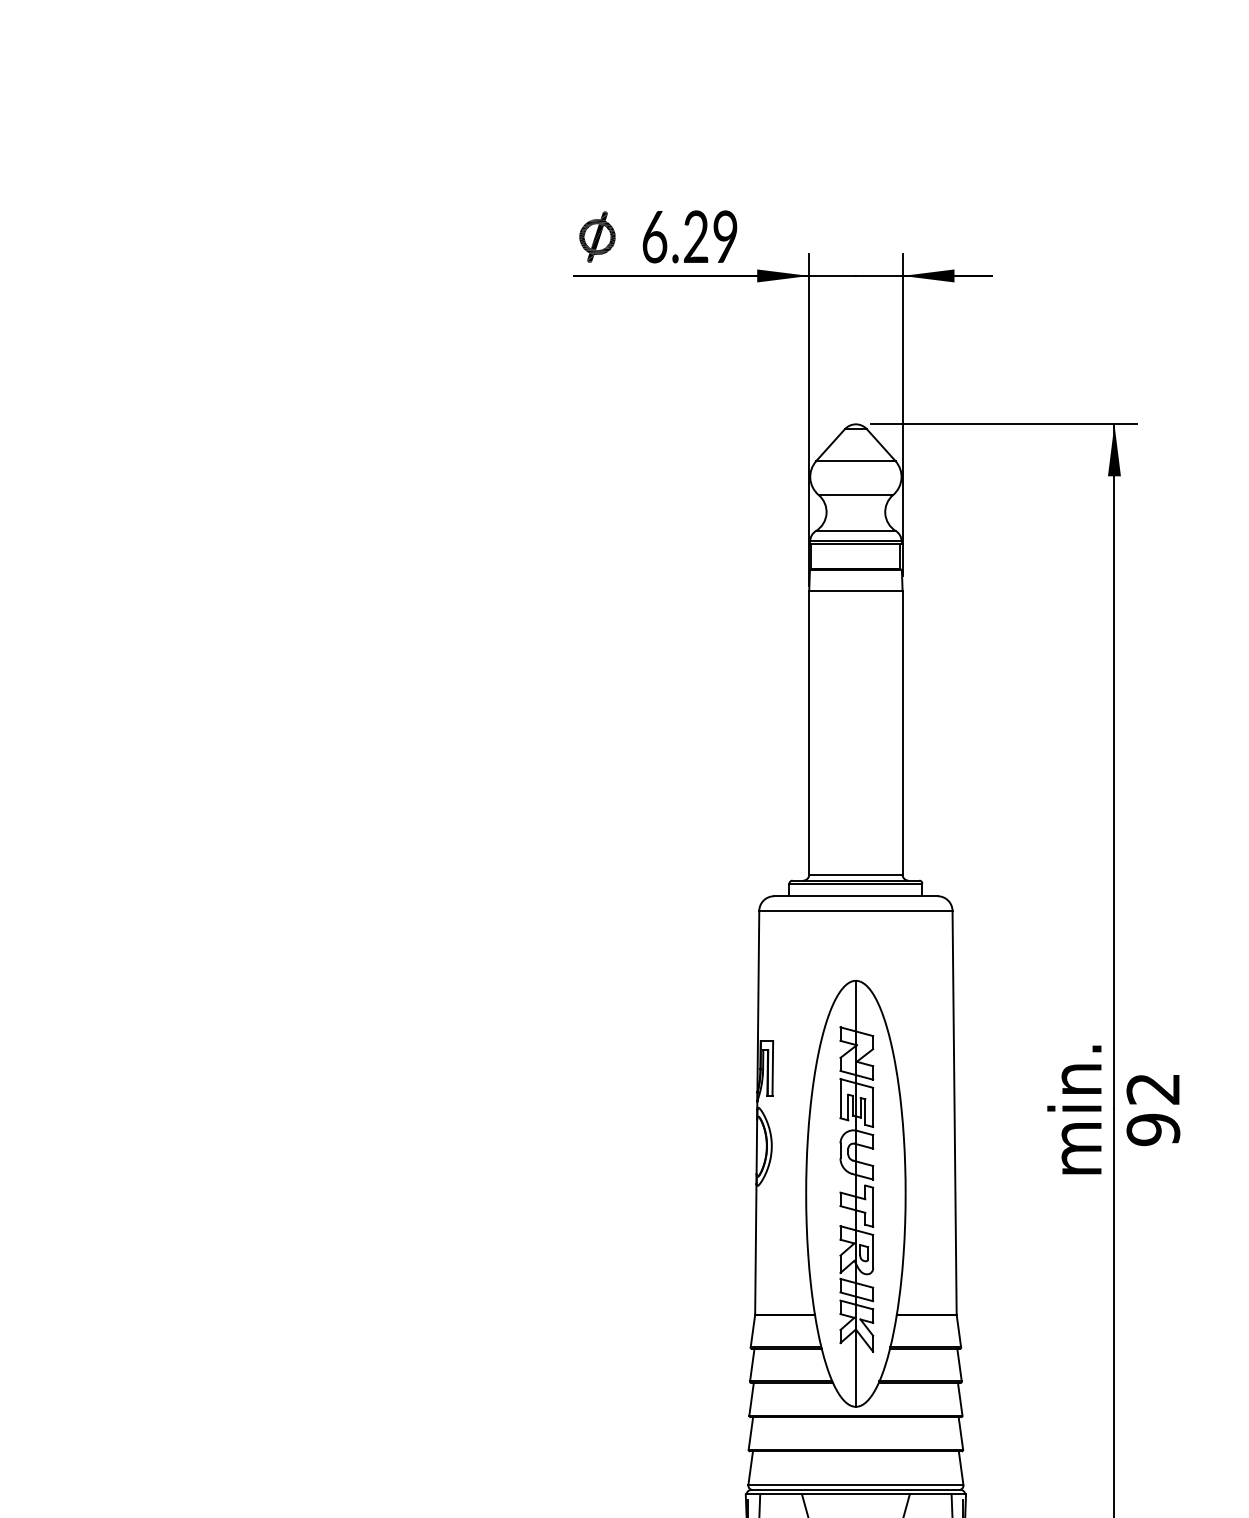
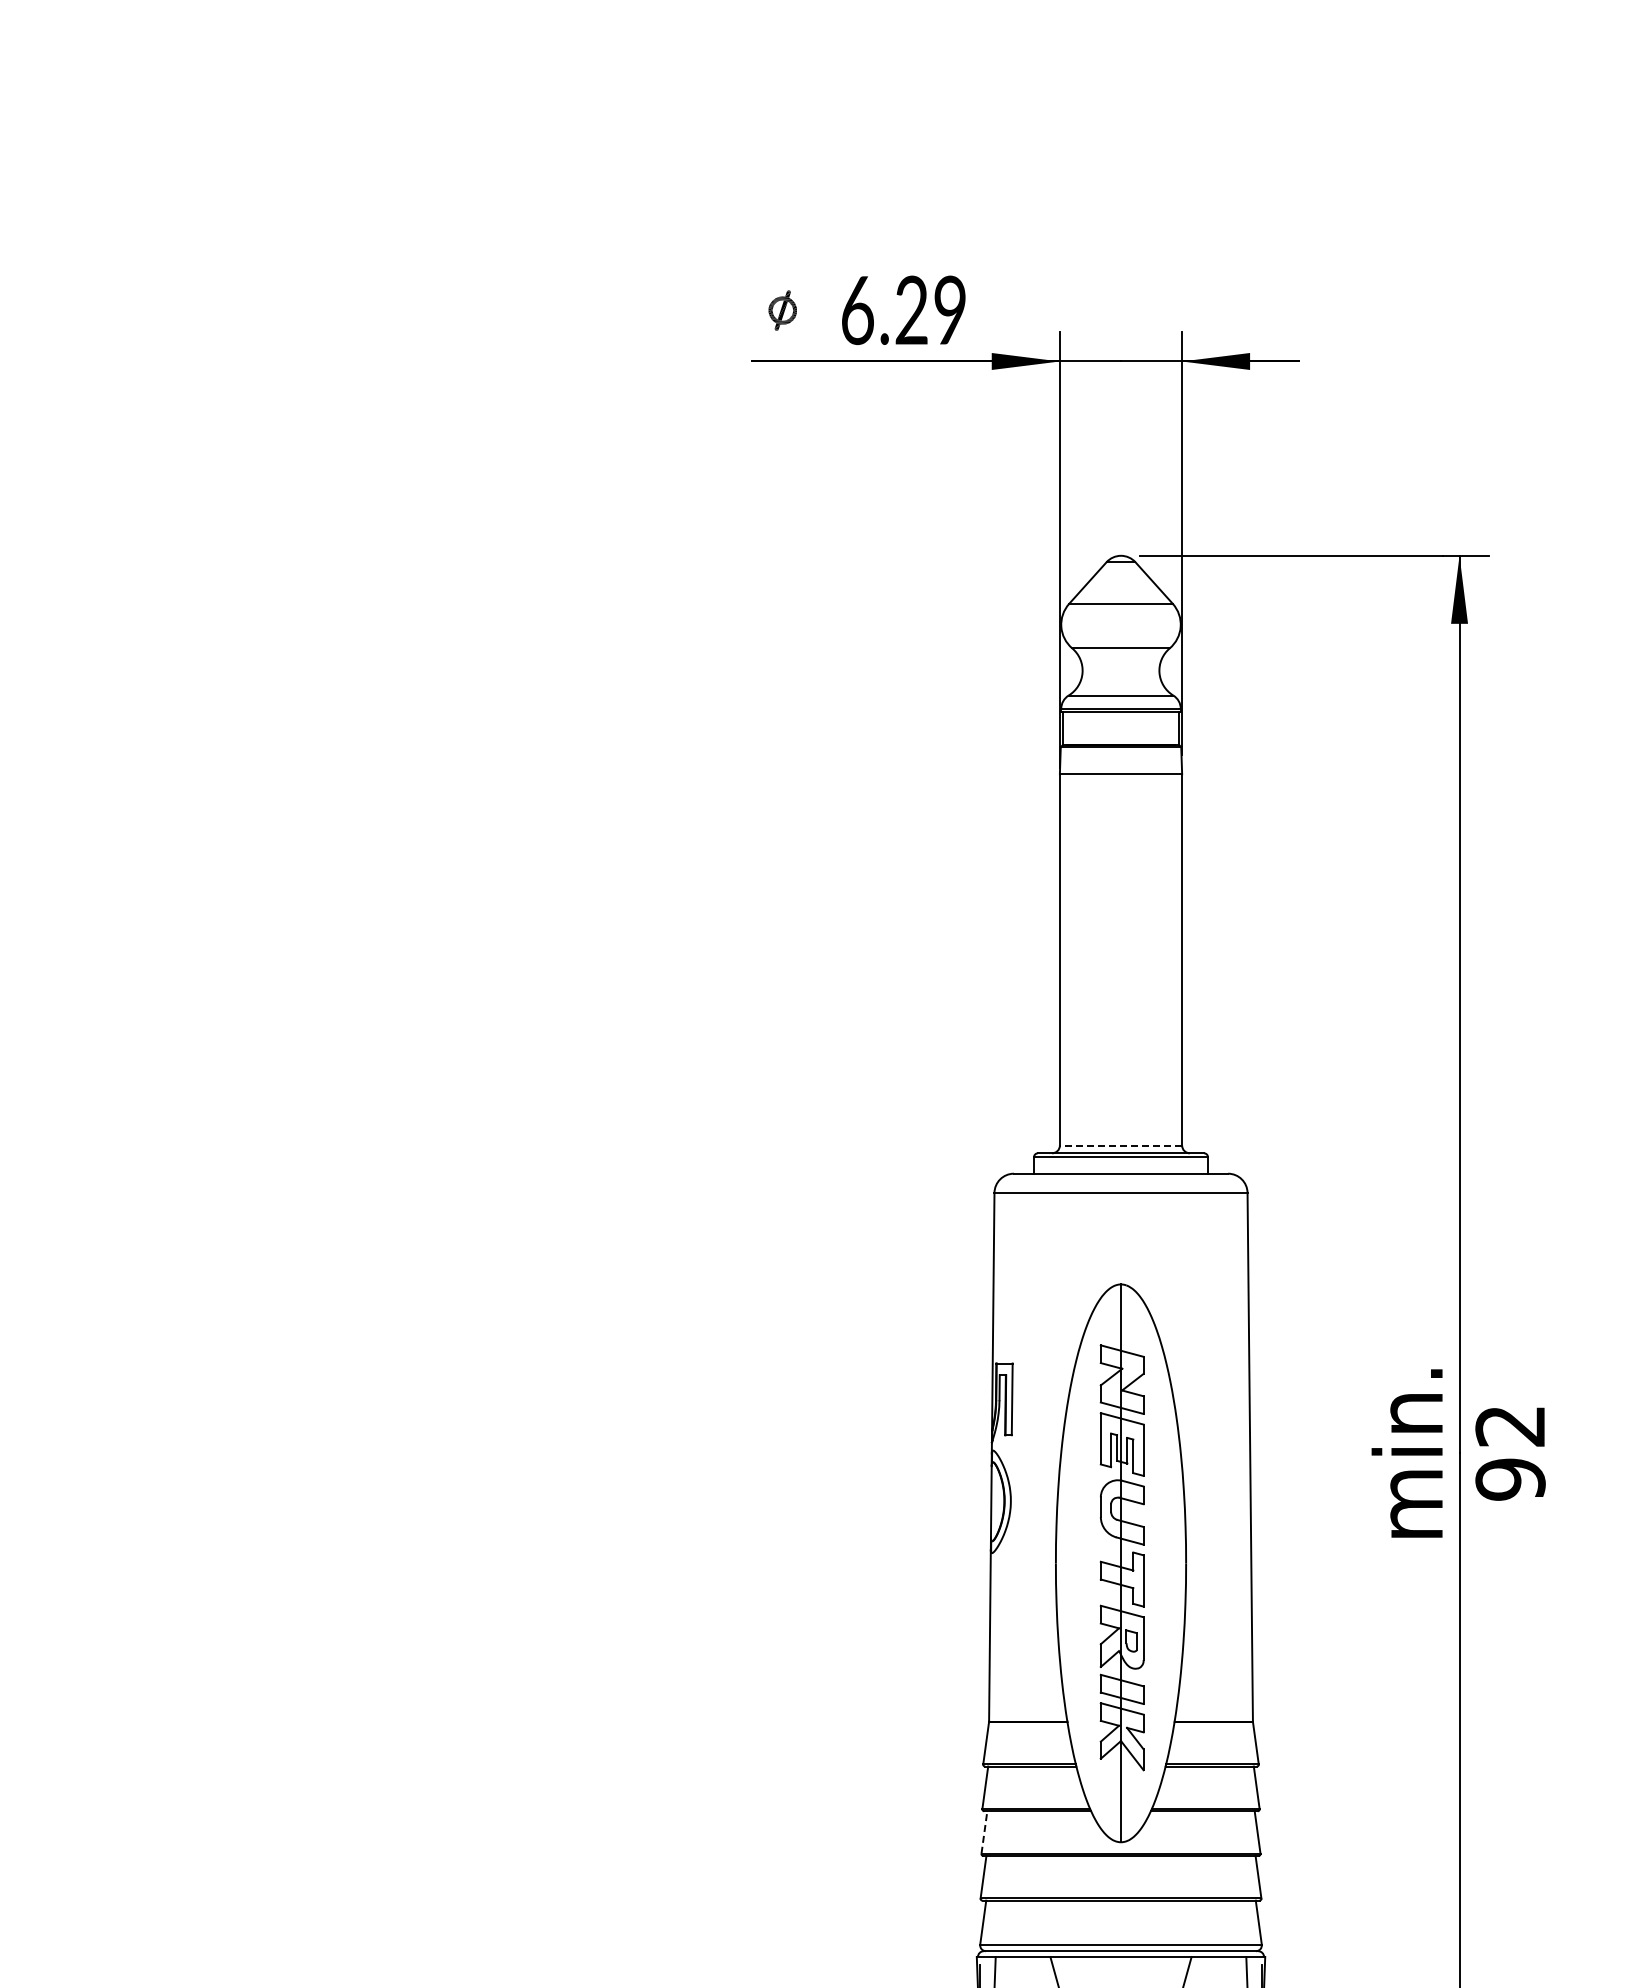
part: (597, 237) -> (782, 310), size x0.6
line: (855, 874) -> (1120, 1145), solid -> dashed
line: (751, 1399) -> (984, 1832), solid -> dashed

